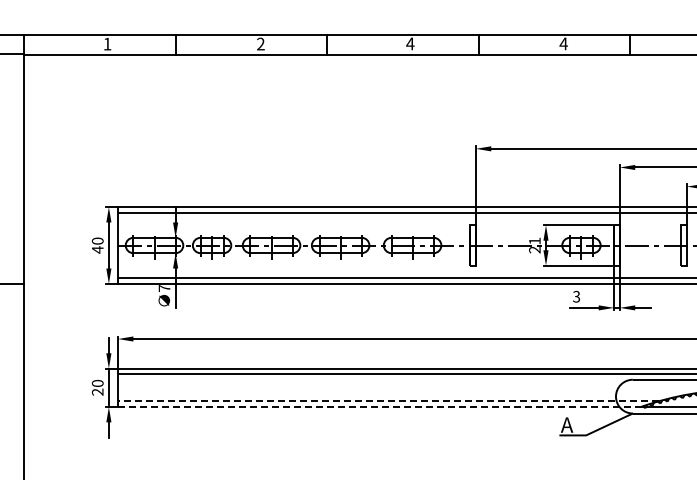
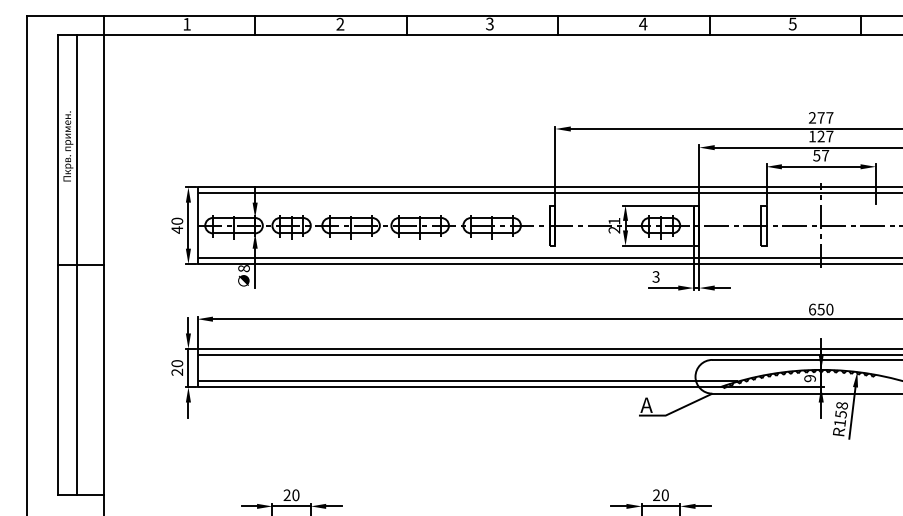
text: (409, 43) -> (489, 23), 4 -> 3
text: (163, 288) -> (243, 268), 7 -> 8
line: (387, 401) -> (467, 381), dashed -> solid
line: (379, 407) -> (459, 387), dashed -> solid

